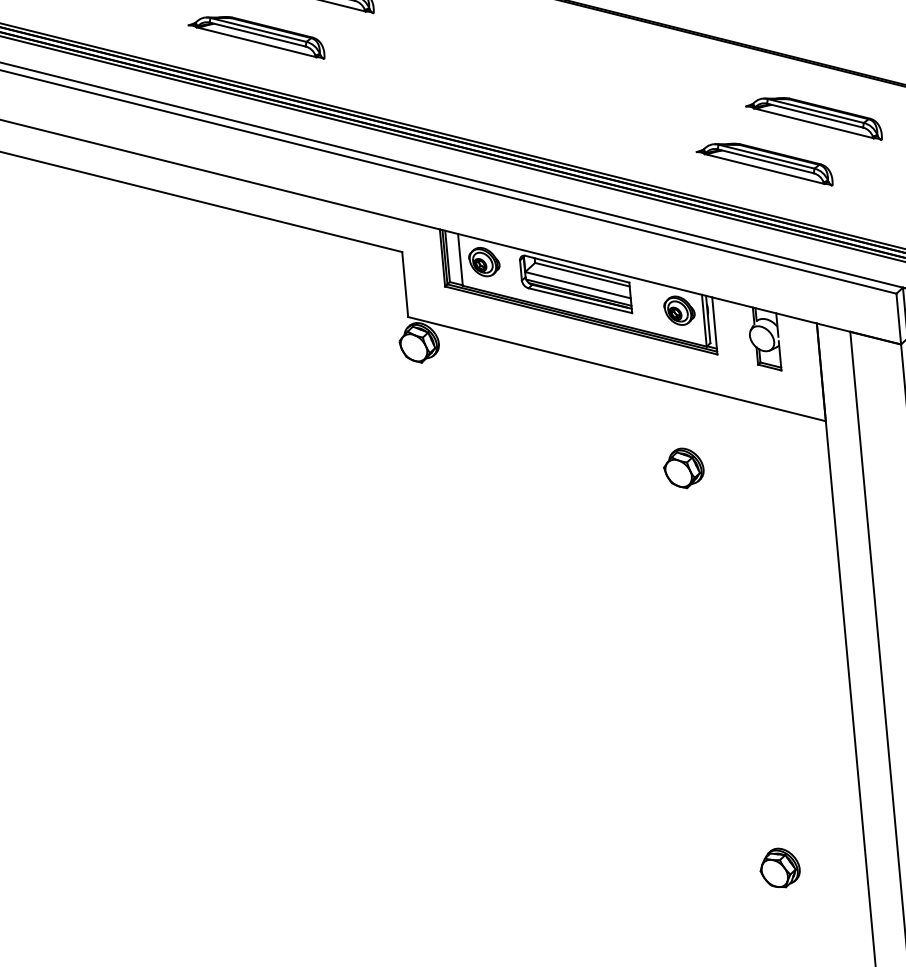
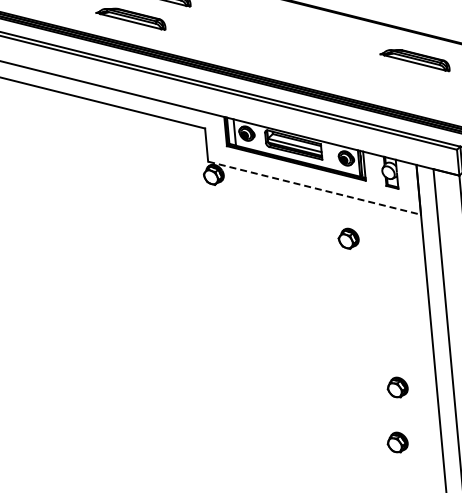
part: (763, 163) -> (389, 83), removed
line: (616, 369) -> (314, 188), solid -> dashed
part: (779, 760) -> (397, 387), added

